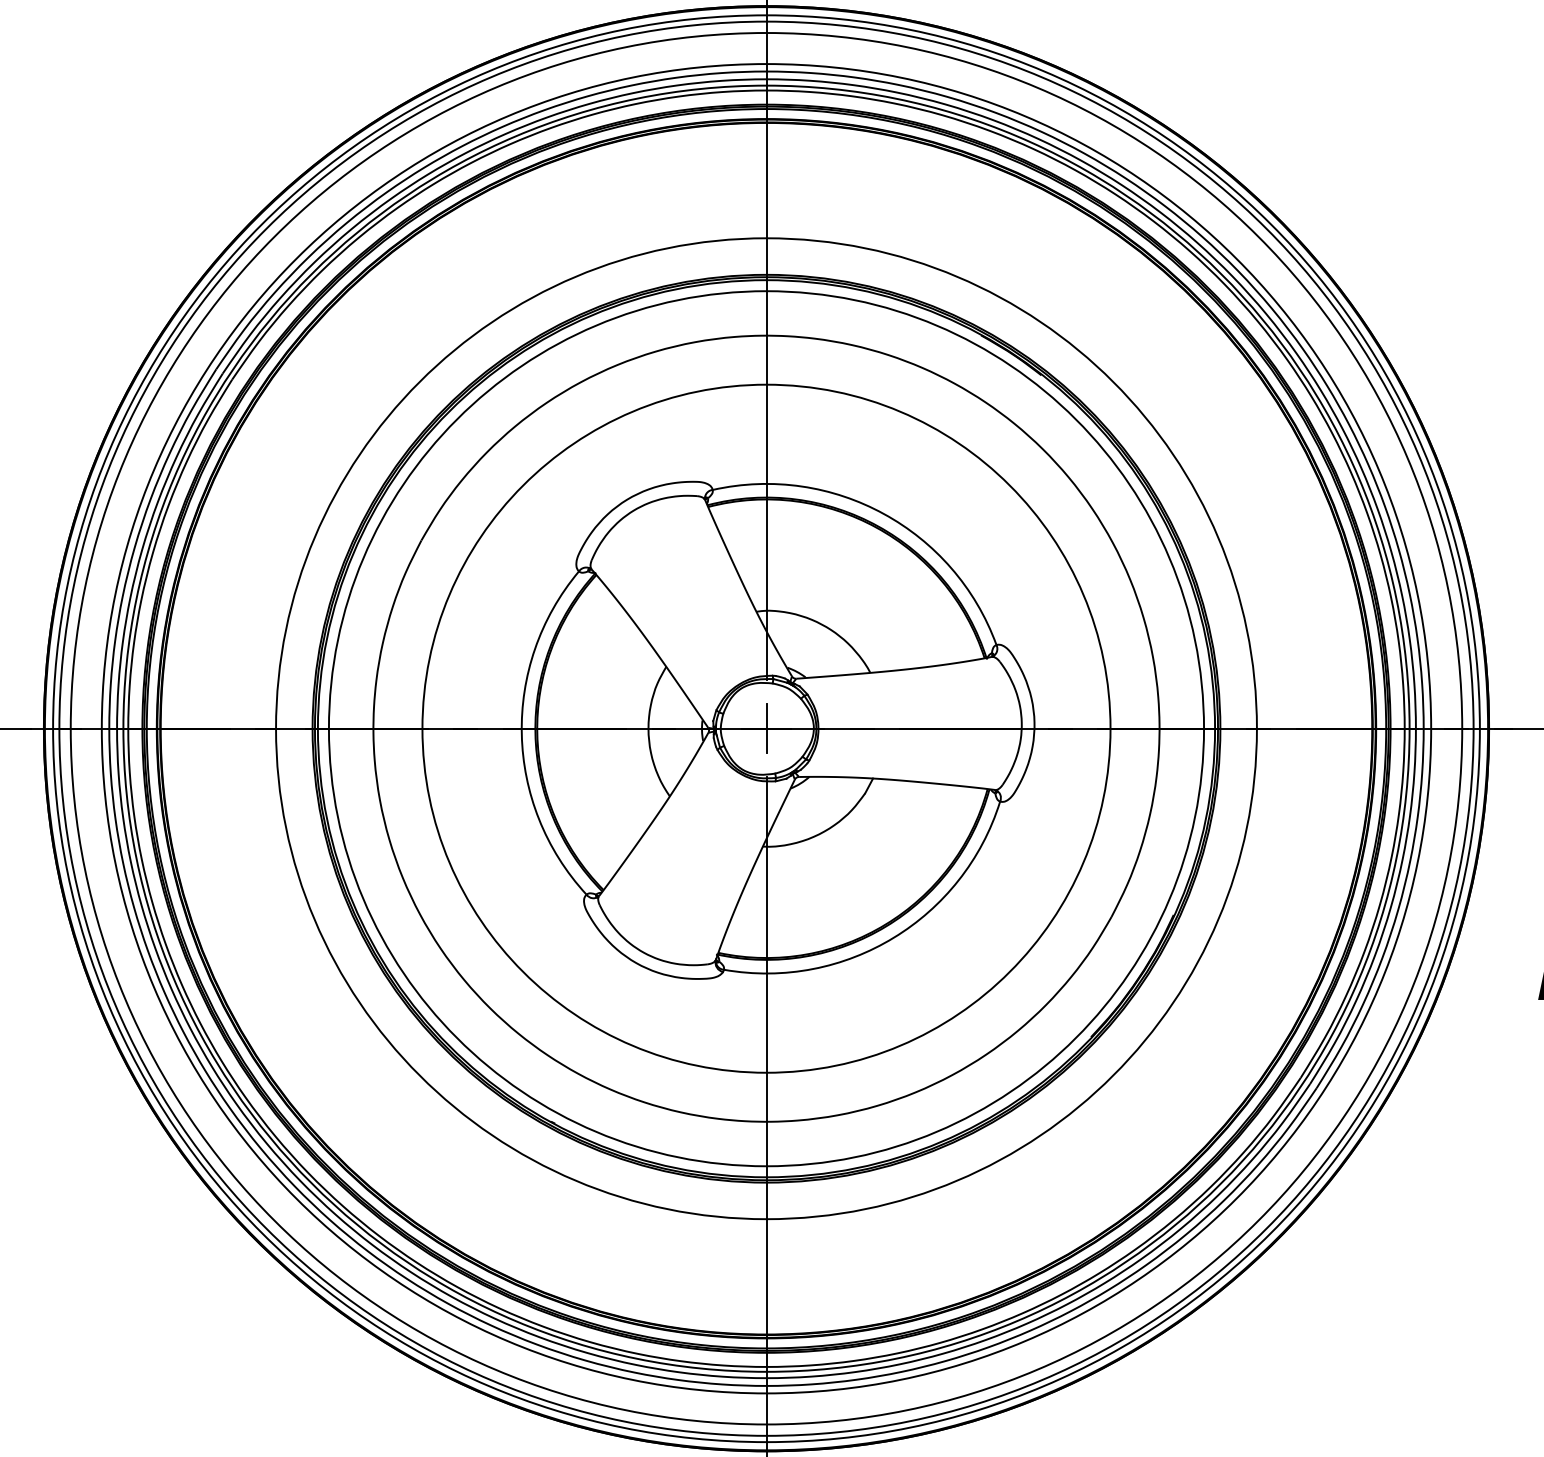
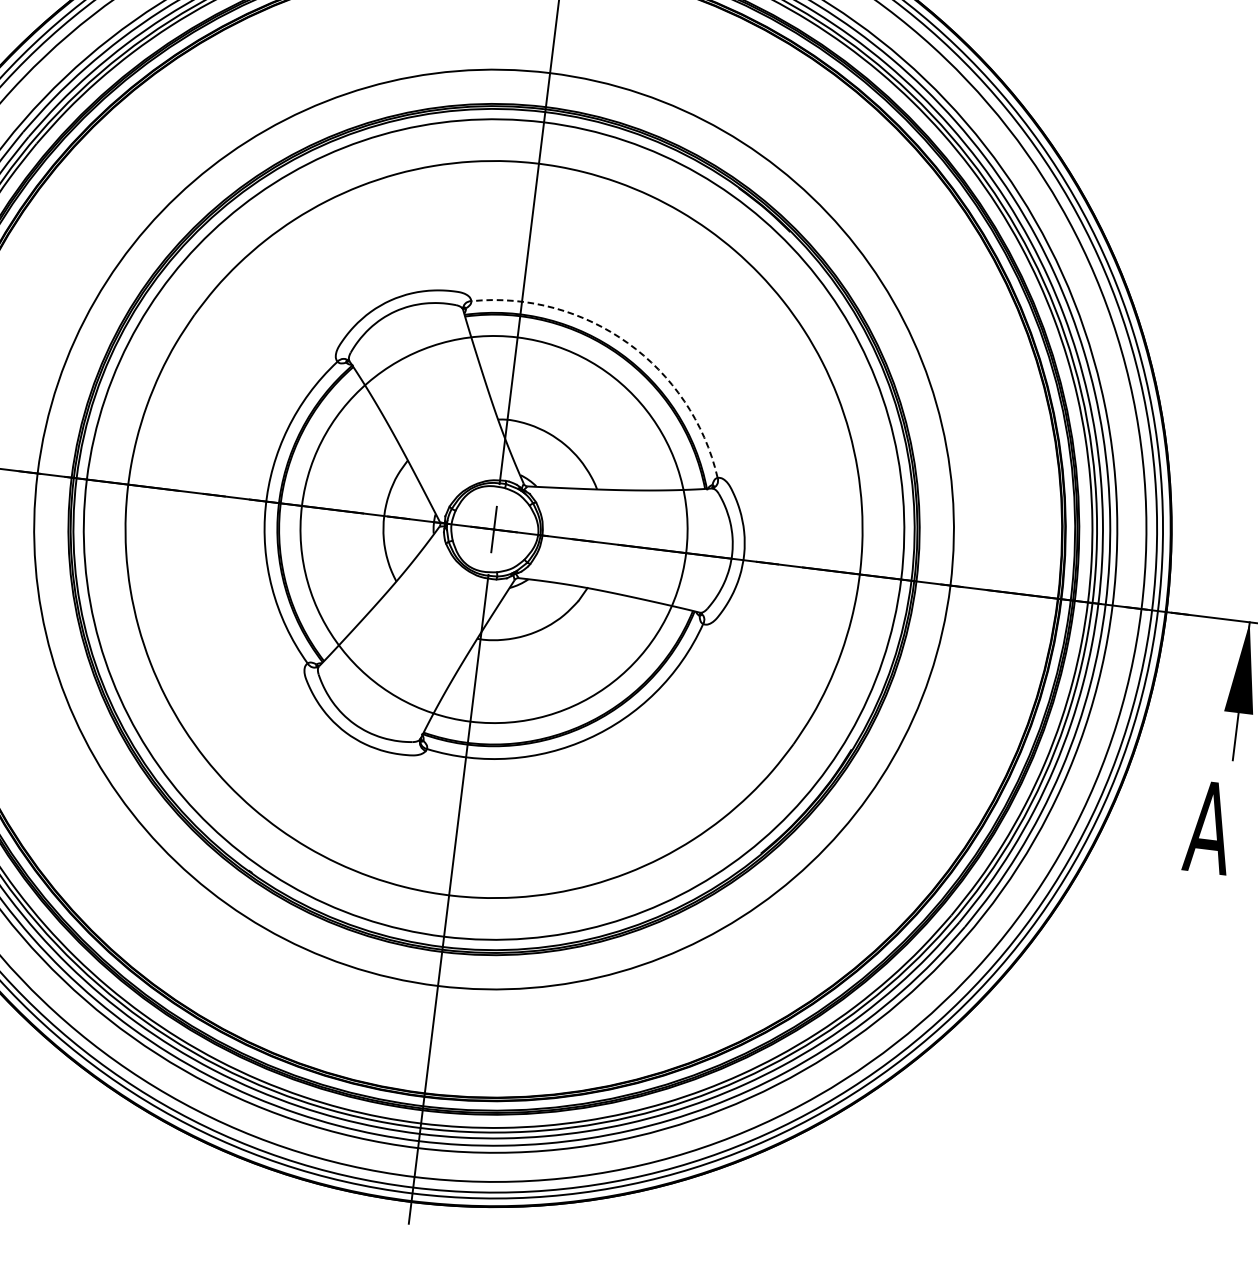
arc: (883, 513) -> (627, 342), solid -> dashed
circle: (766, 728) -> (494, 529), size x0.6

